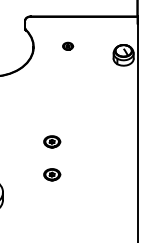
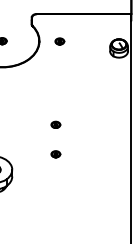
part: (67, 46) -> (59, 41), moved
part: (51, 141) -> (55, 124), size x0.62
part: (51, 175) -> (55, 154), size x0.62

